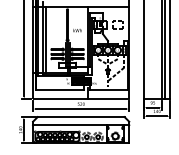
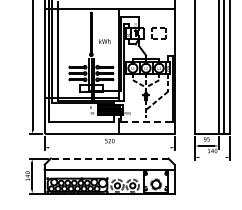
line: (46, 39) -> (62, 53), removed
line: (109, 90) -> (147, 122), solid -> dashed
line: (81, 108) -> (109, 147), removed
line: (157, 116) -> (212, 157), removed
line: (81, 117) -> (109, 158), solid -> dashed

